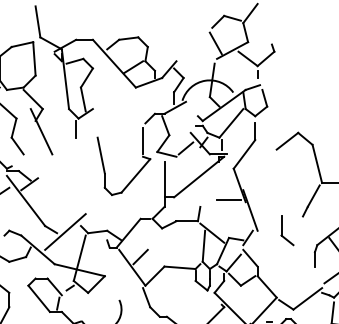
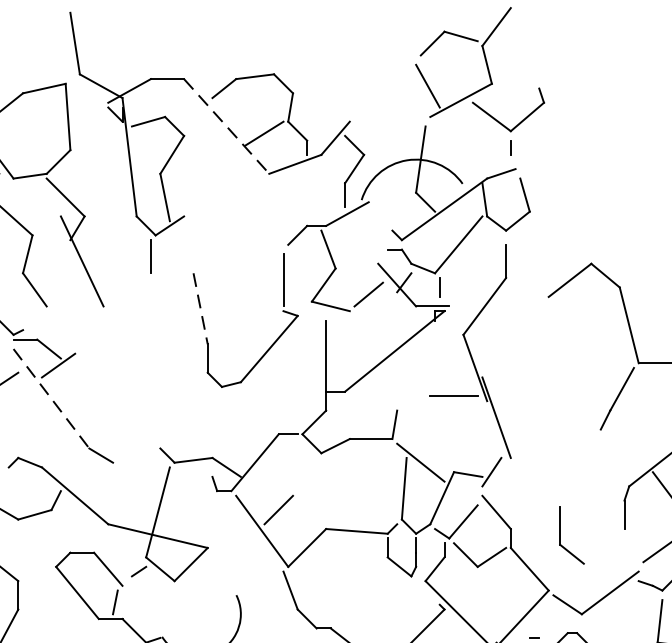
line: (114, 64) -> (226, 128), solid -> dashed
line: (101, 156) -> (201, 310), solid -> dashed
line: (26, 200) -> (52, 397), solid -> dashed
part: (287, 230) -> (572, 534), moved
line: (65, 231) -> (129, 459), removed

